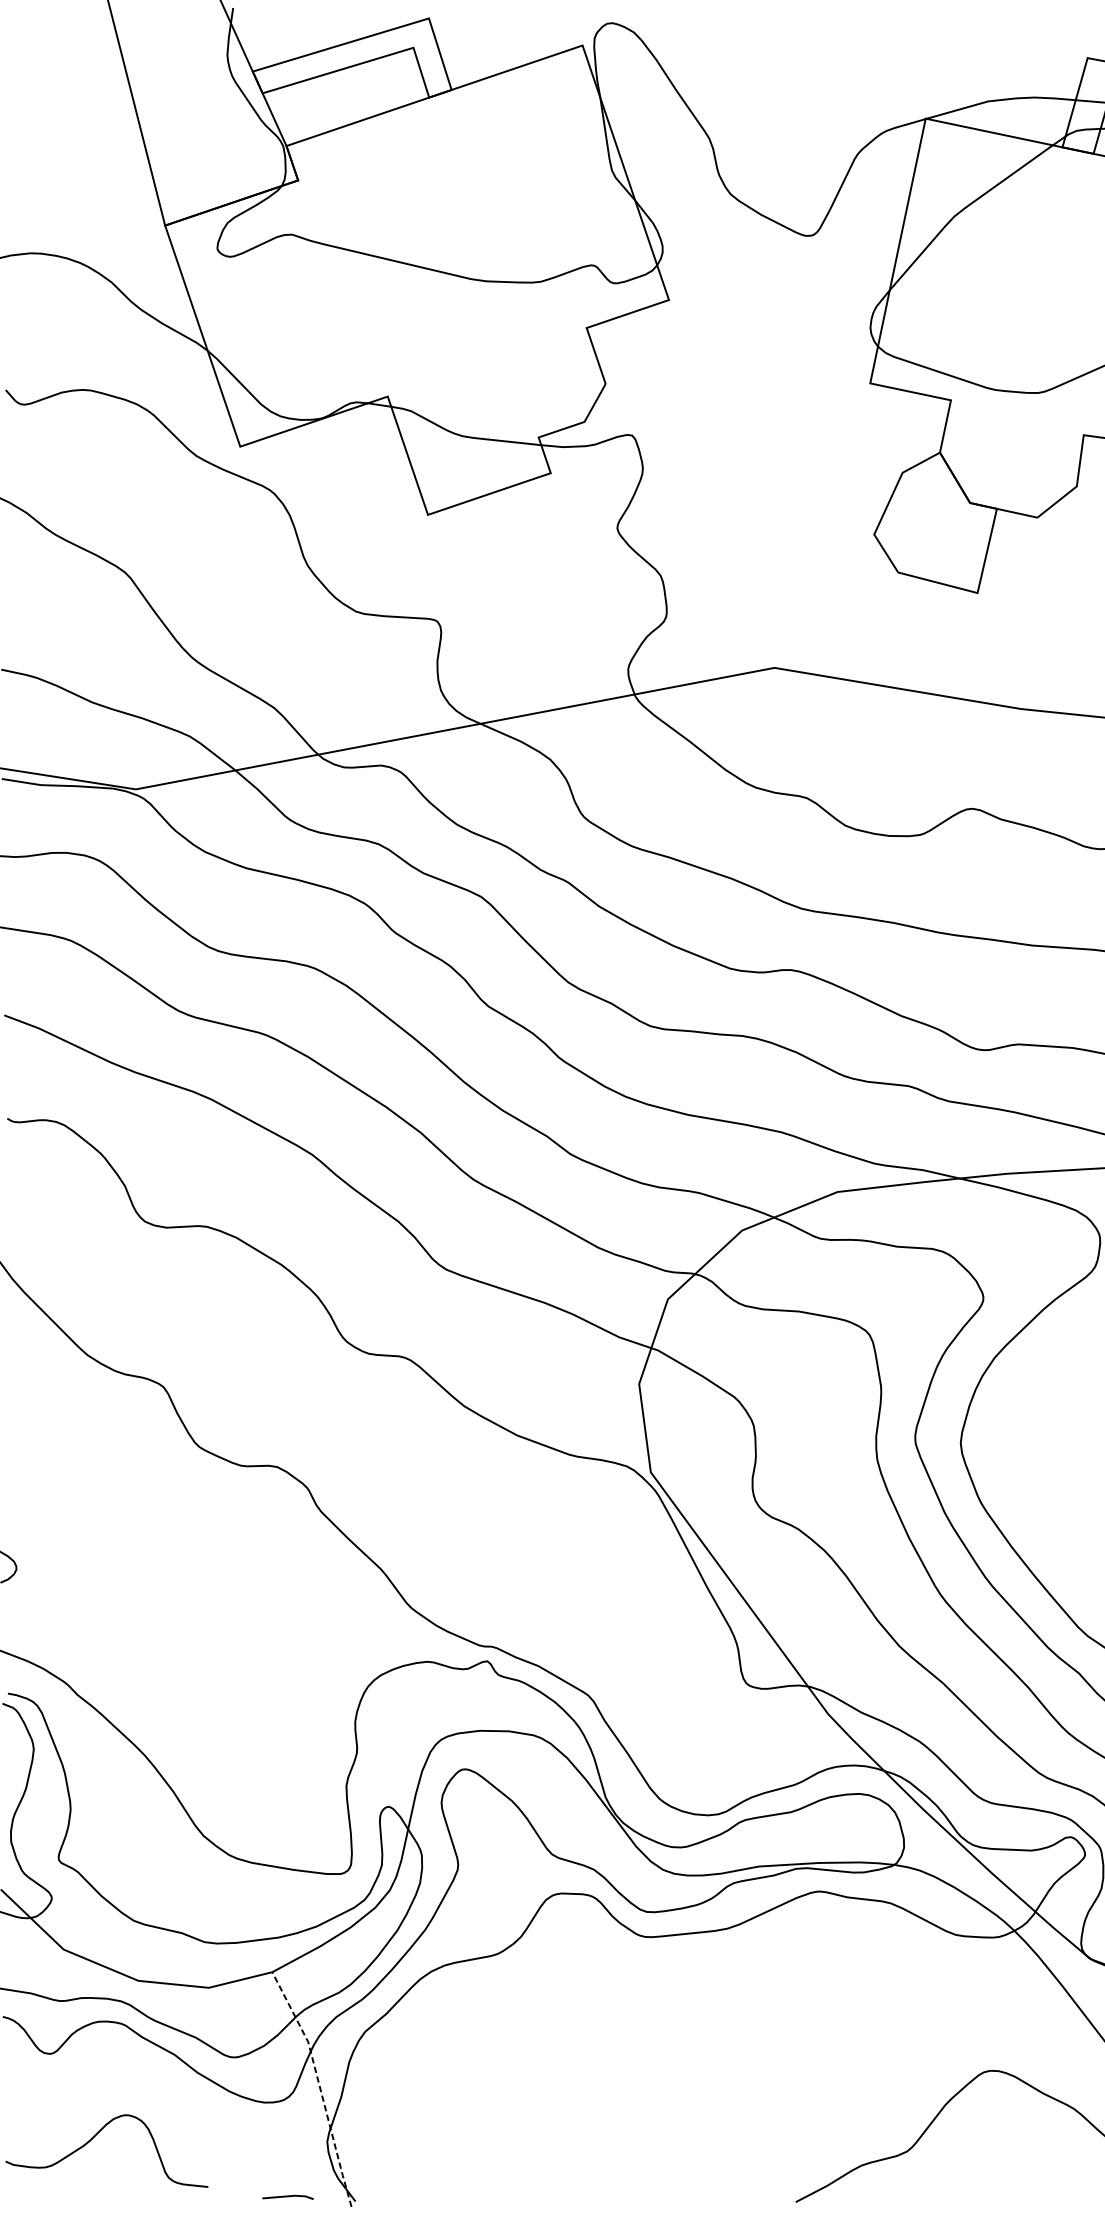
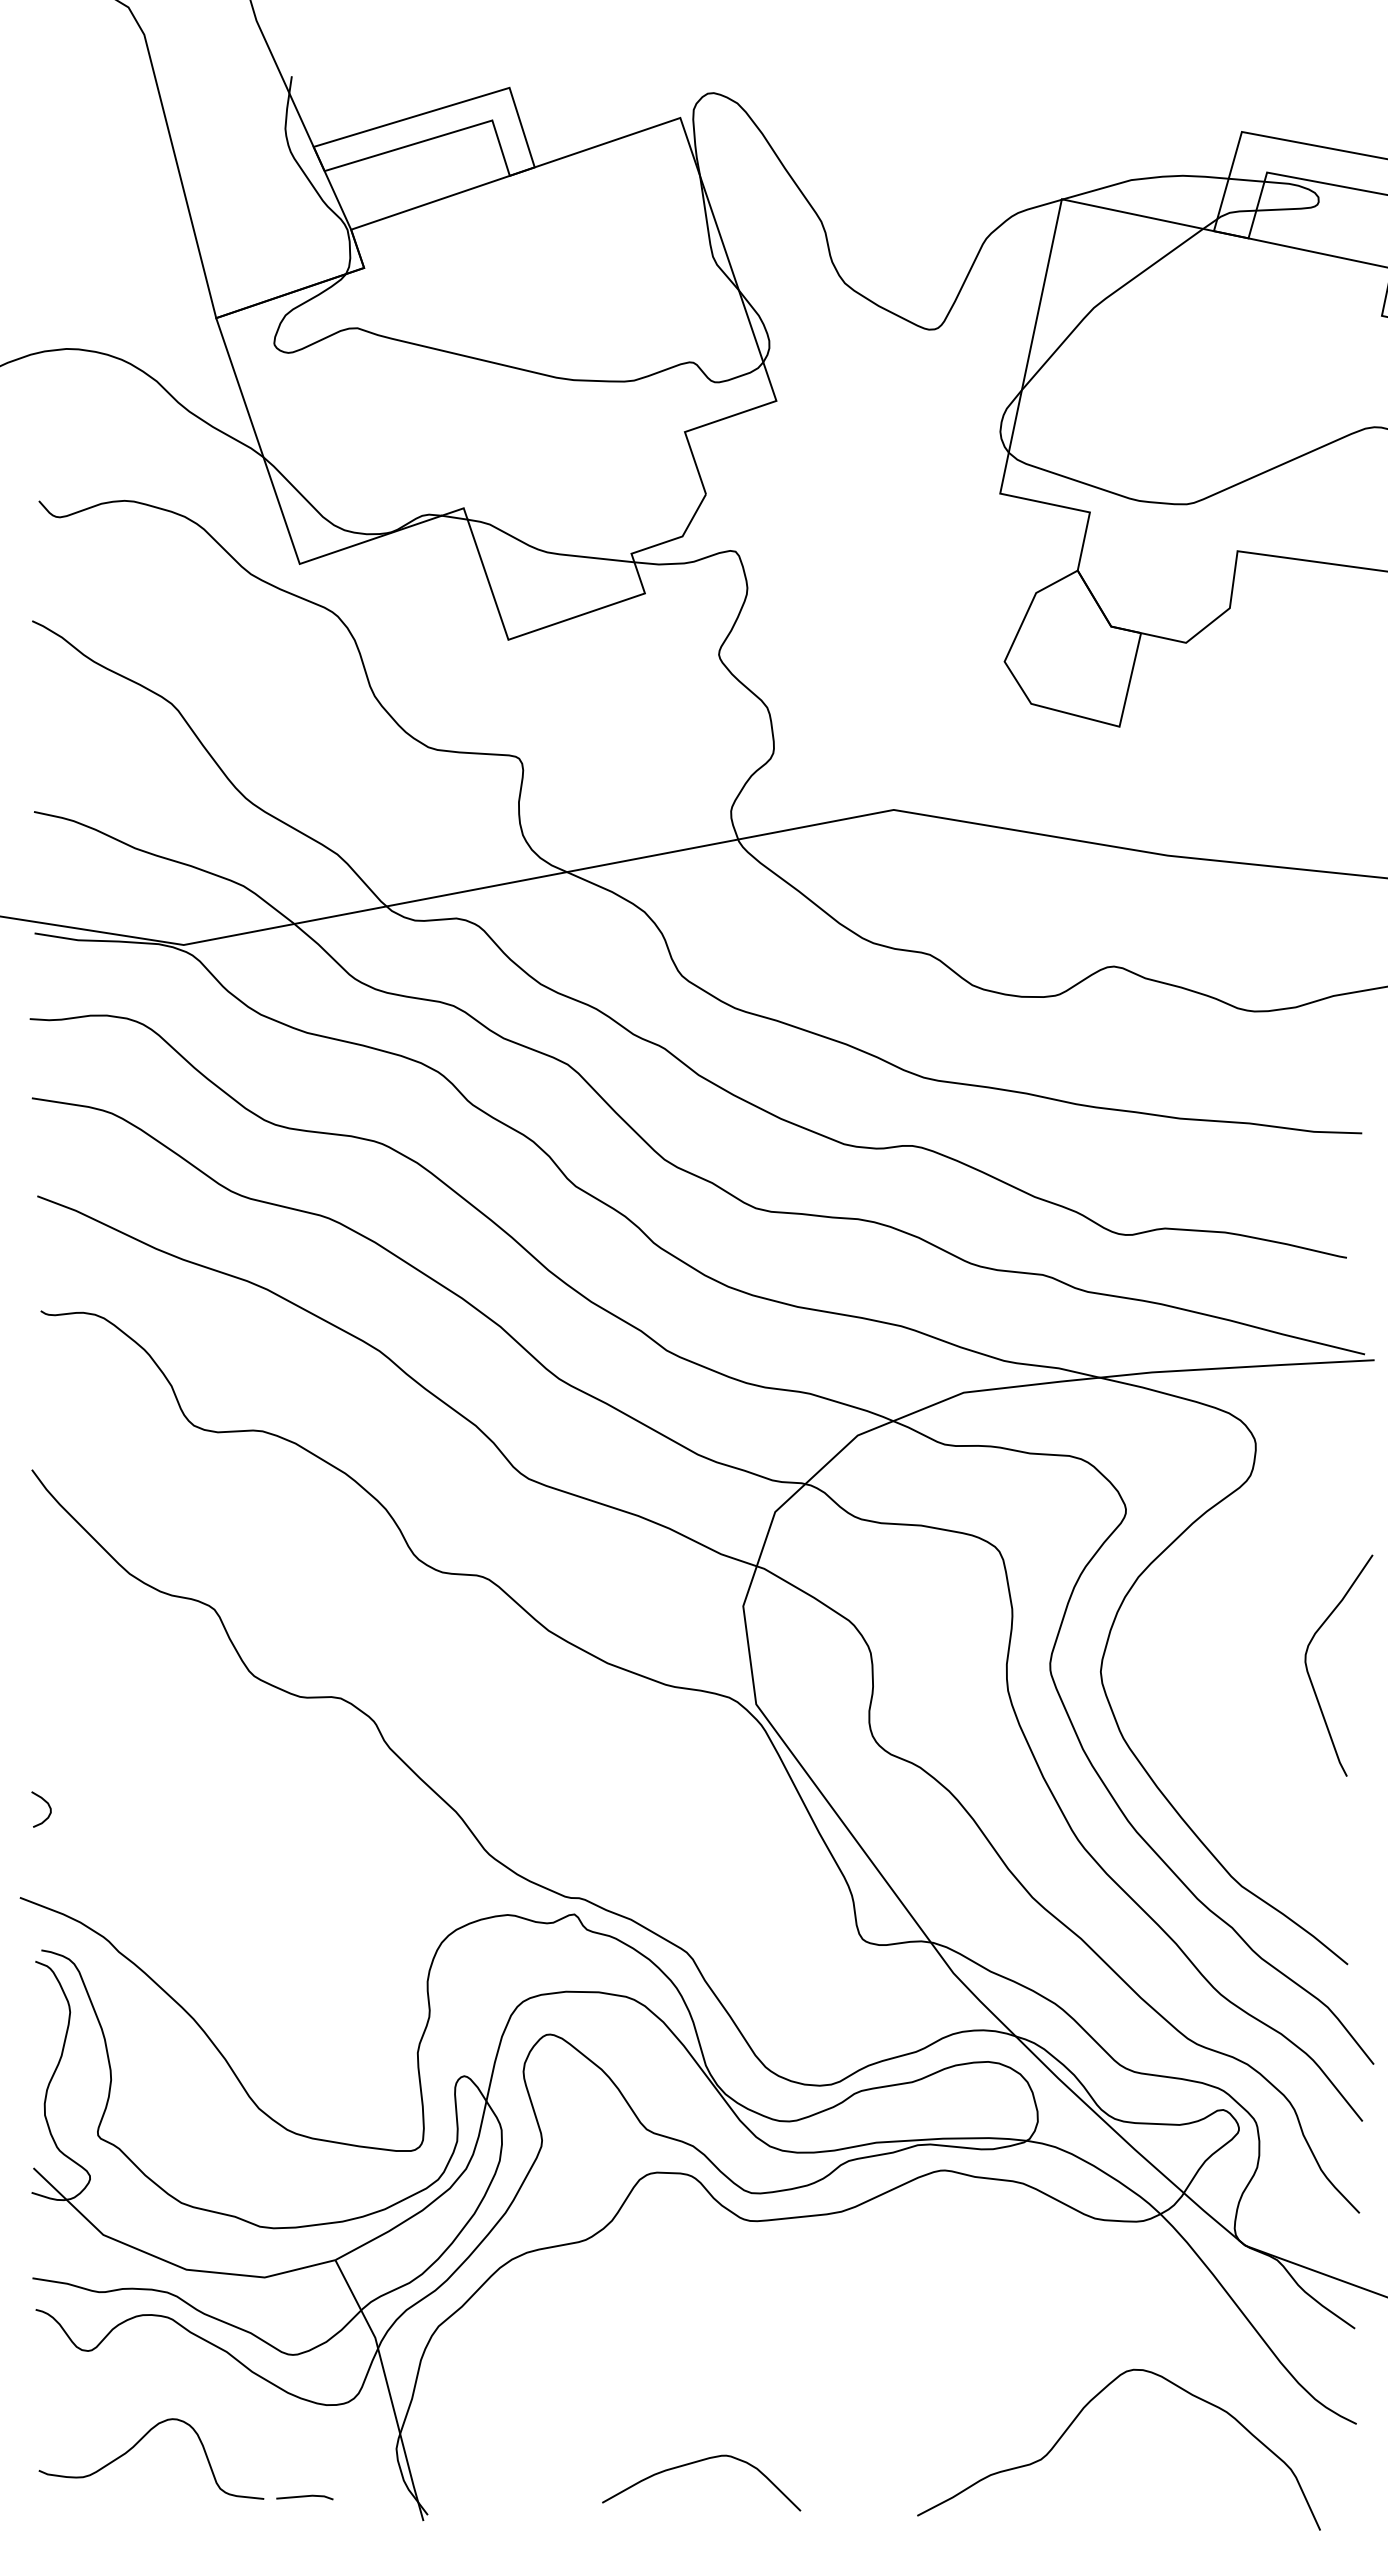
line: (320, 2085) -> (388, 2386), dashed -> solid
curve: (598, 2154) -> (698, 2462), added
line: (287, 2197) -> (304, 2497), moved

